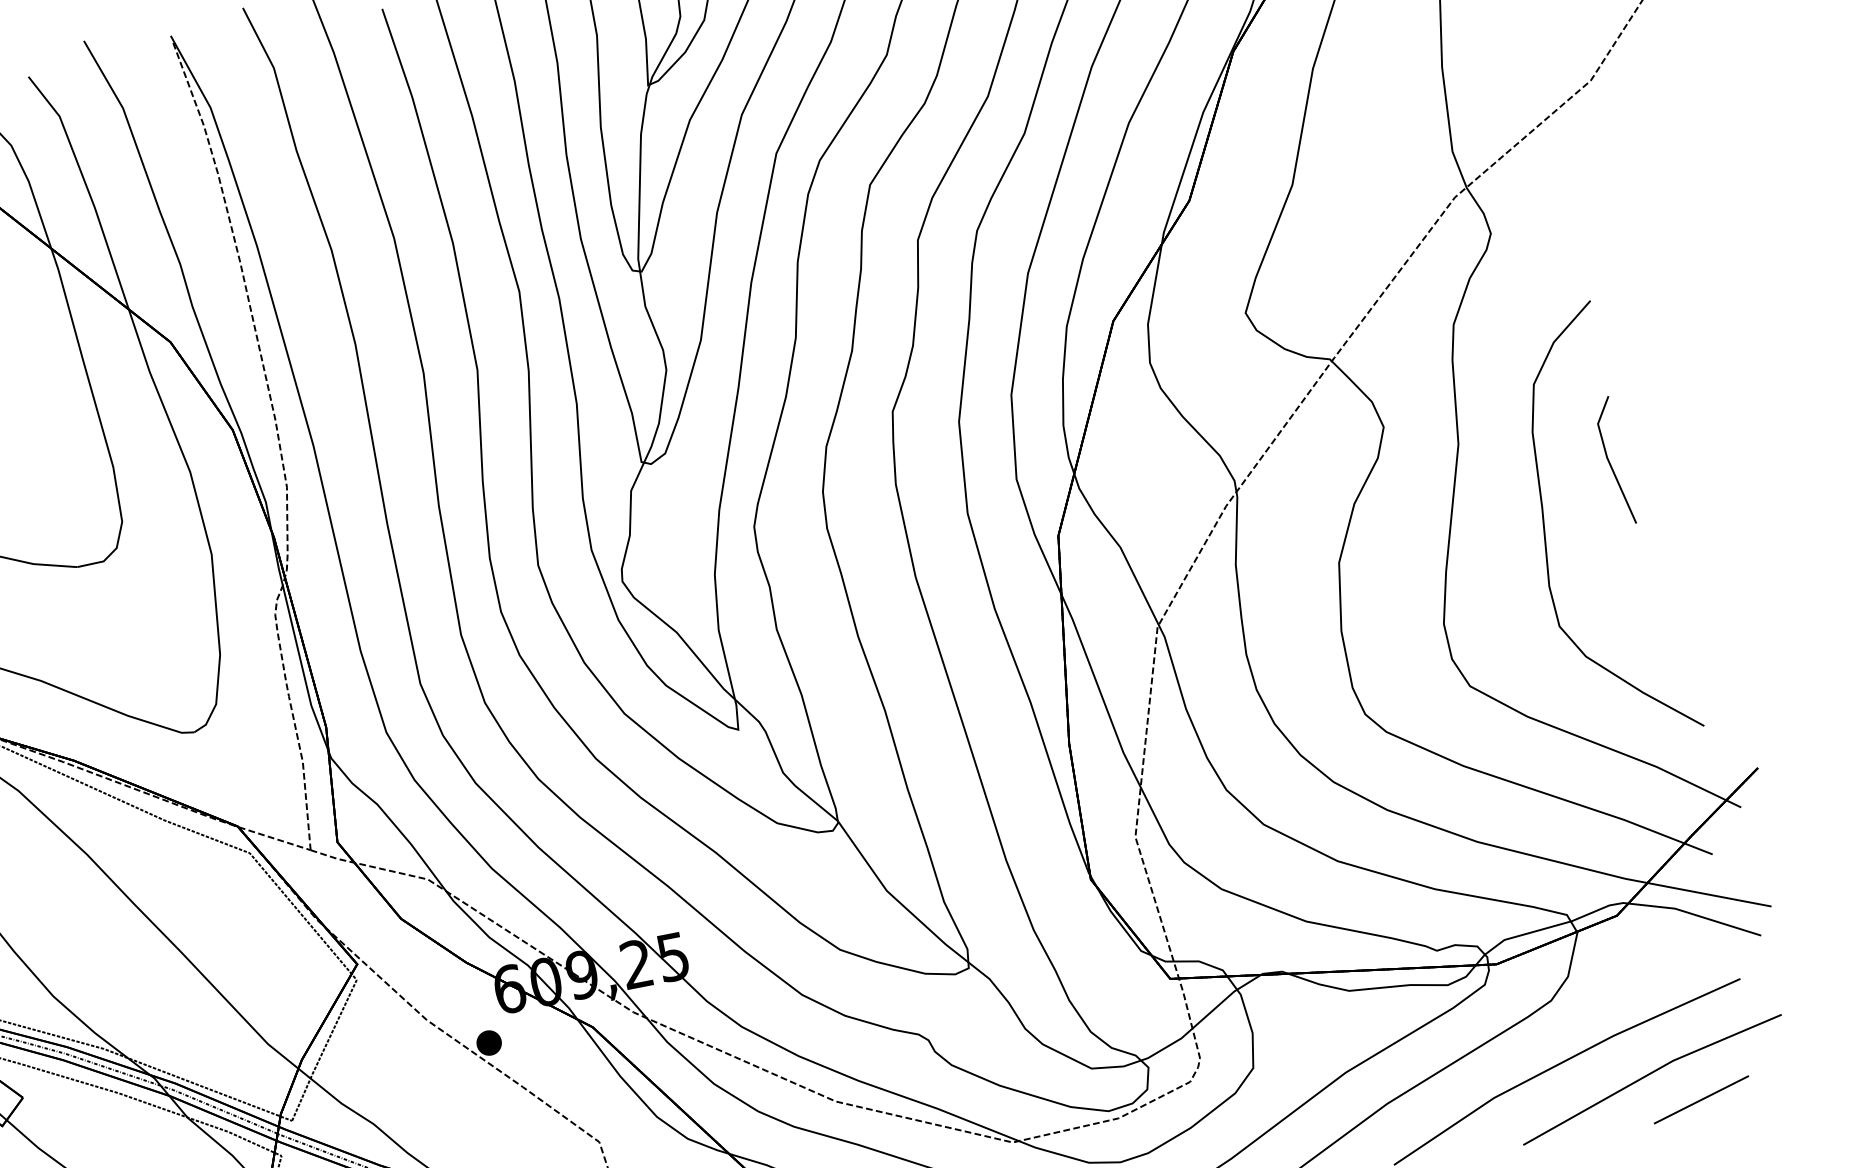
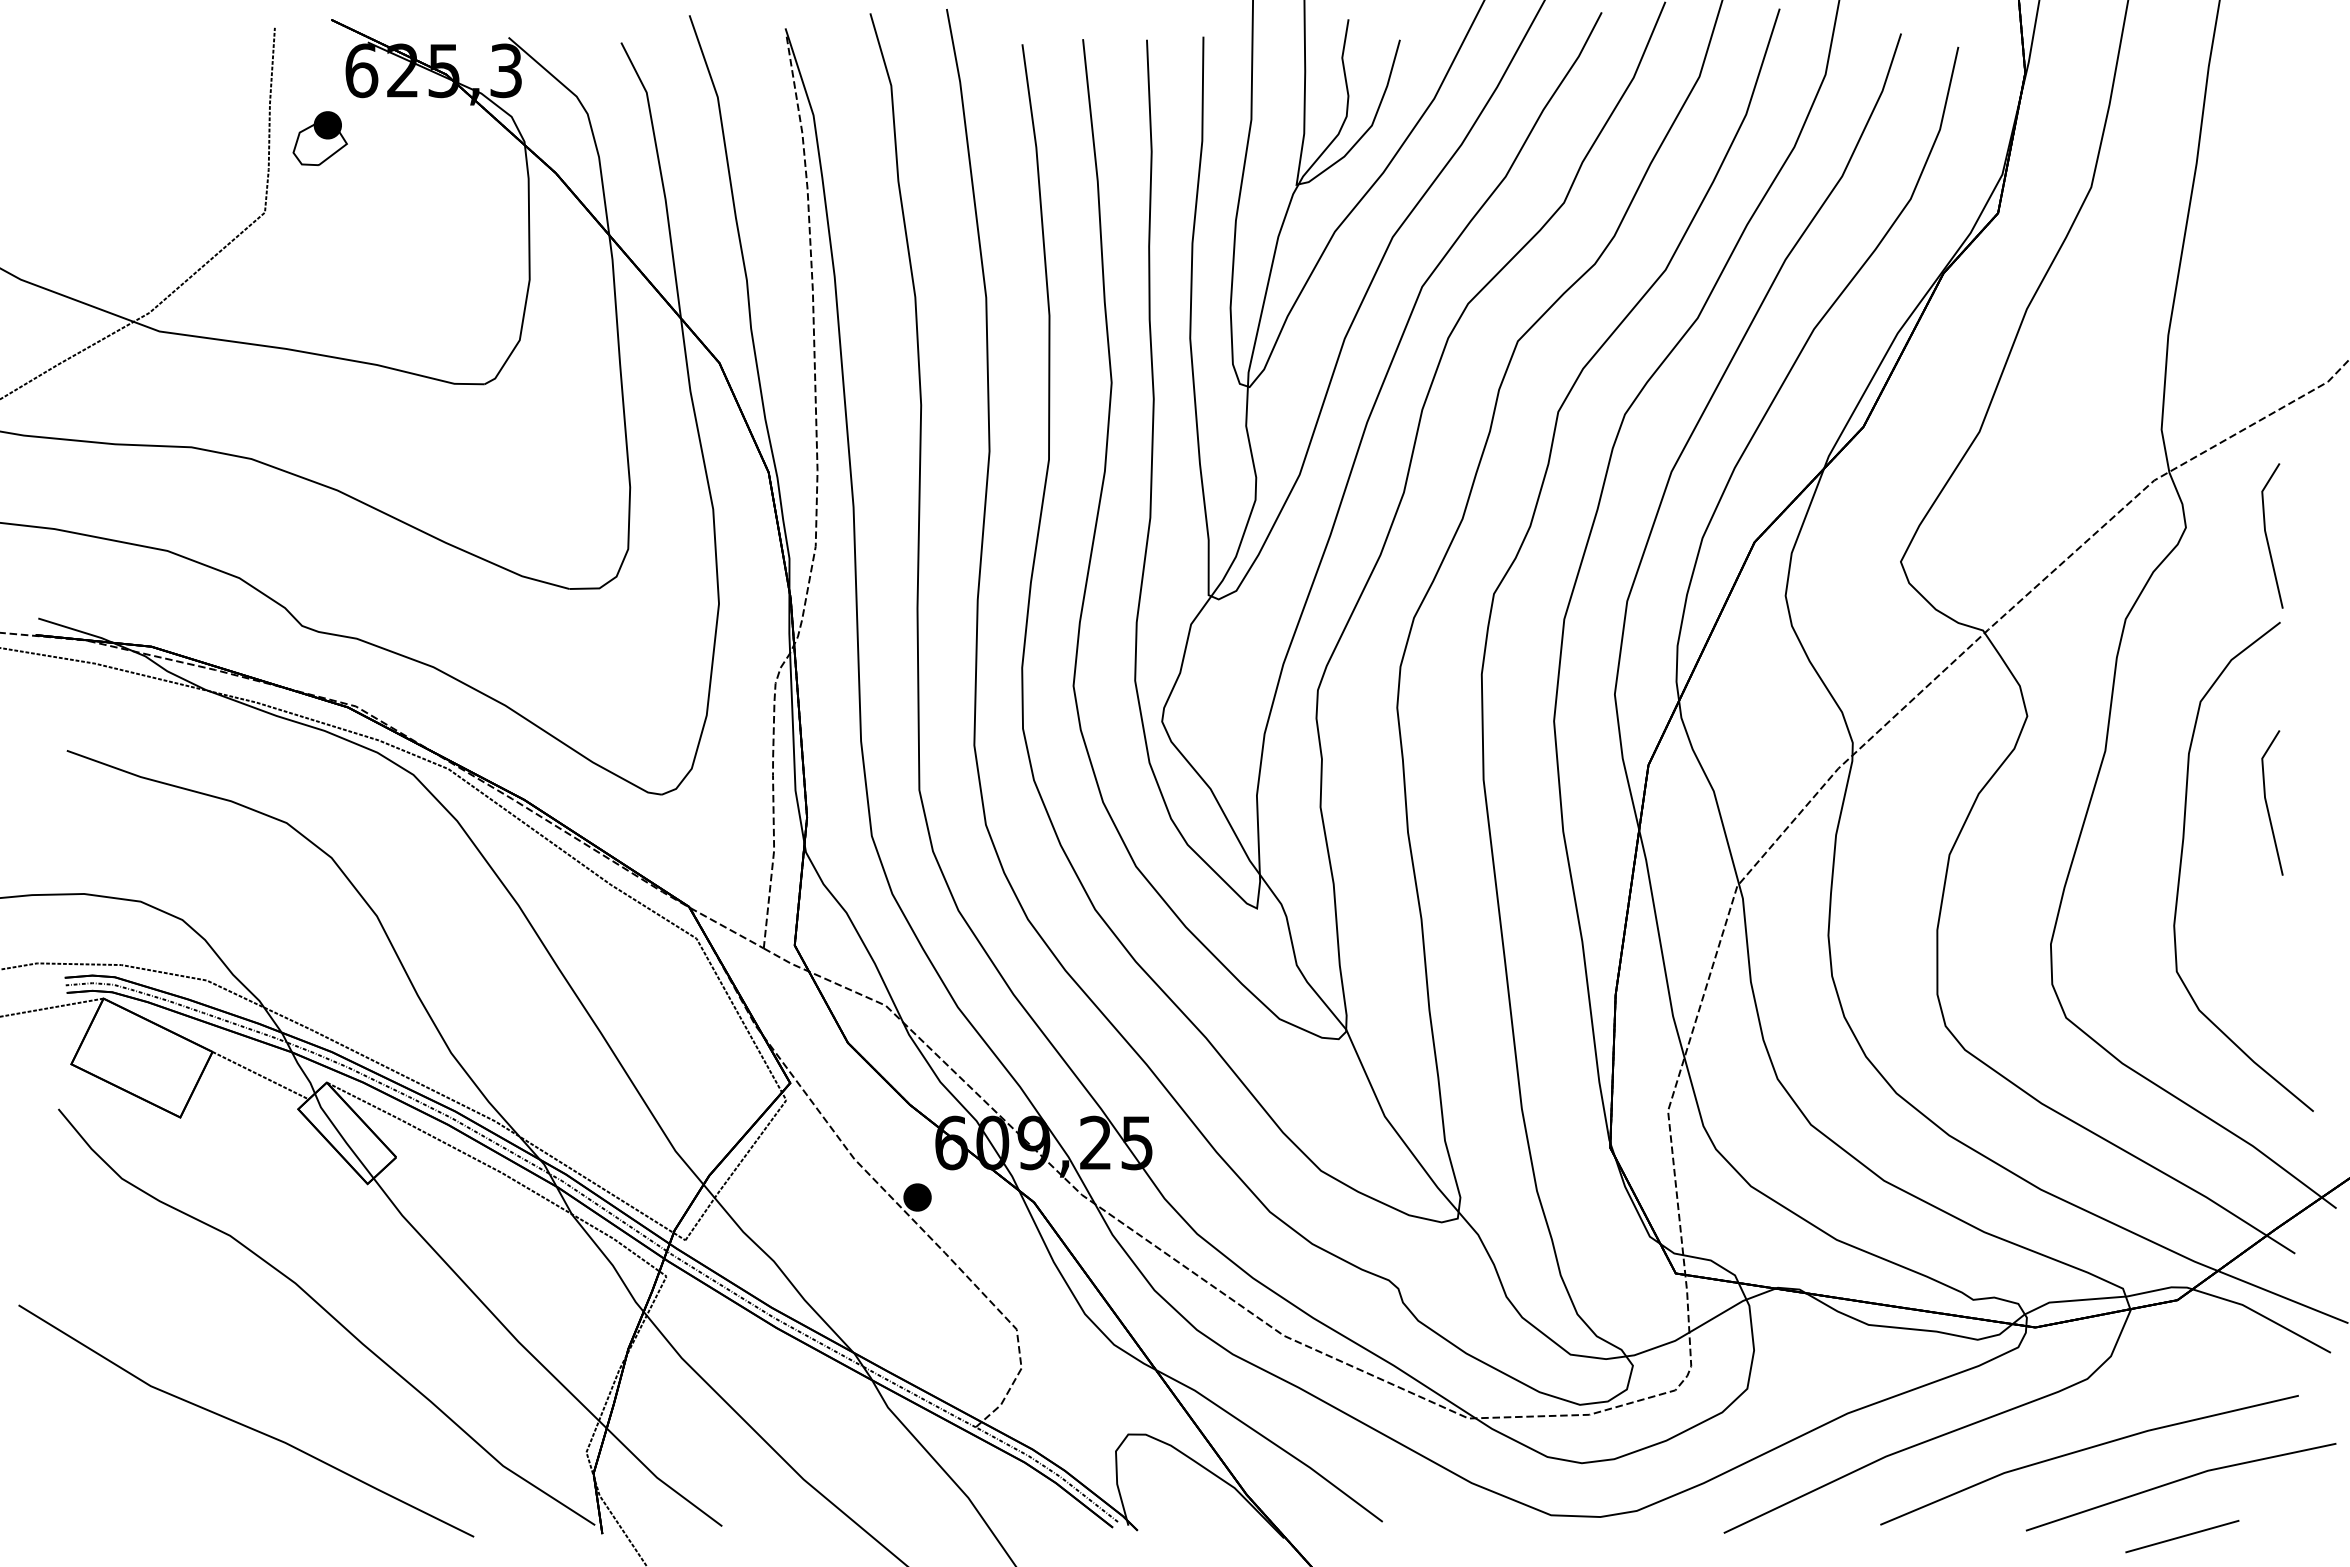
line: (1564, 226) -> (2267, 535), added
line: (1701, 1099) -> (2182, 1536), moved

